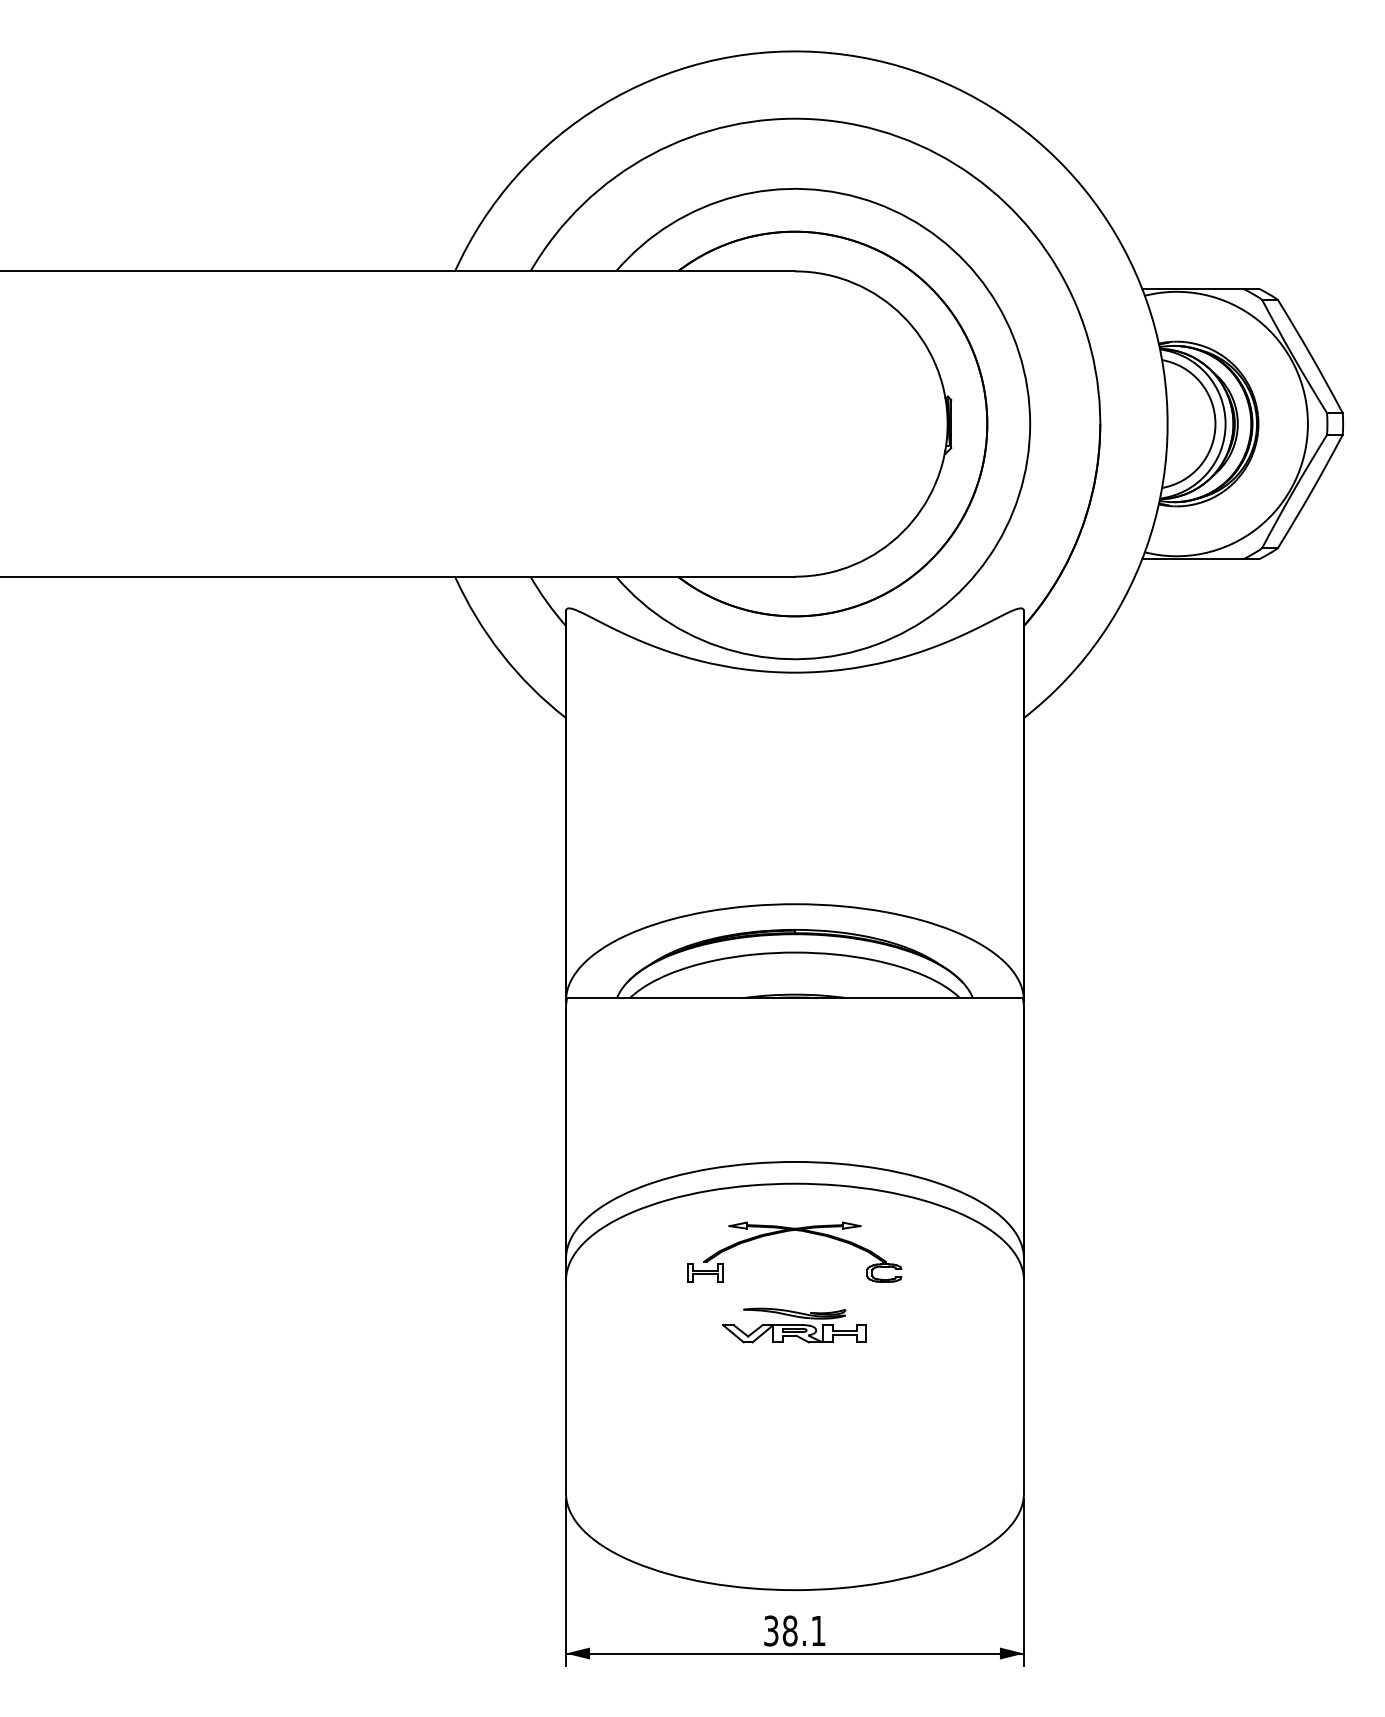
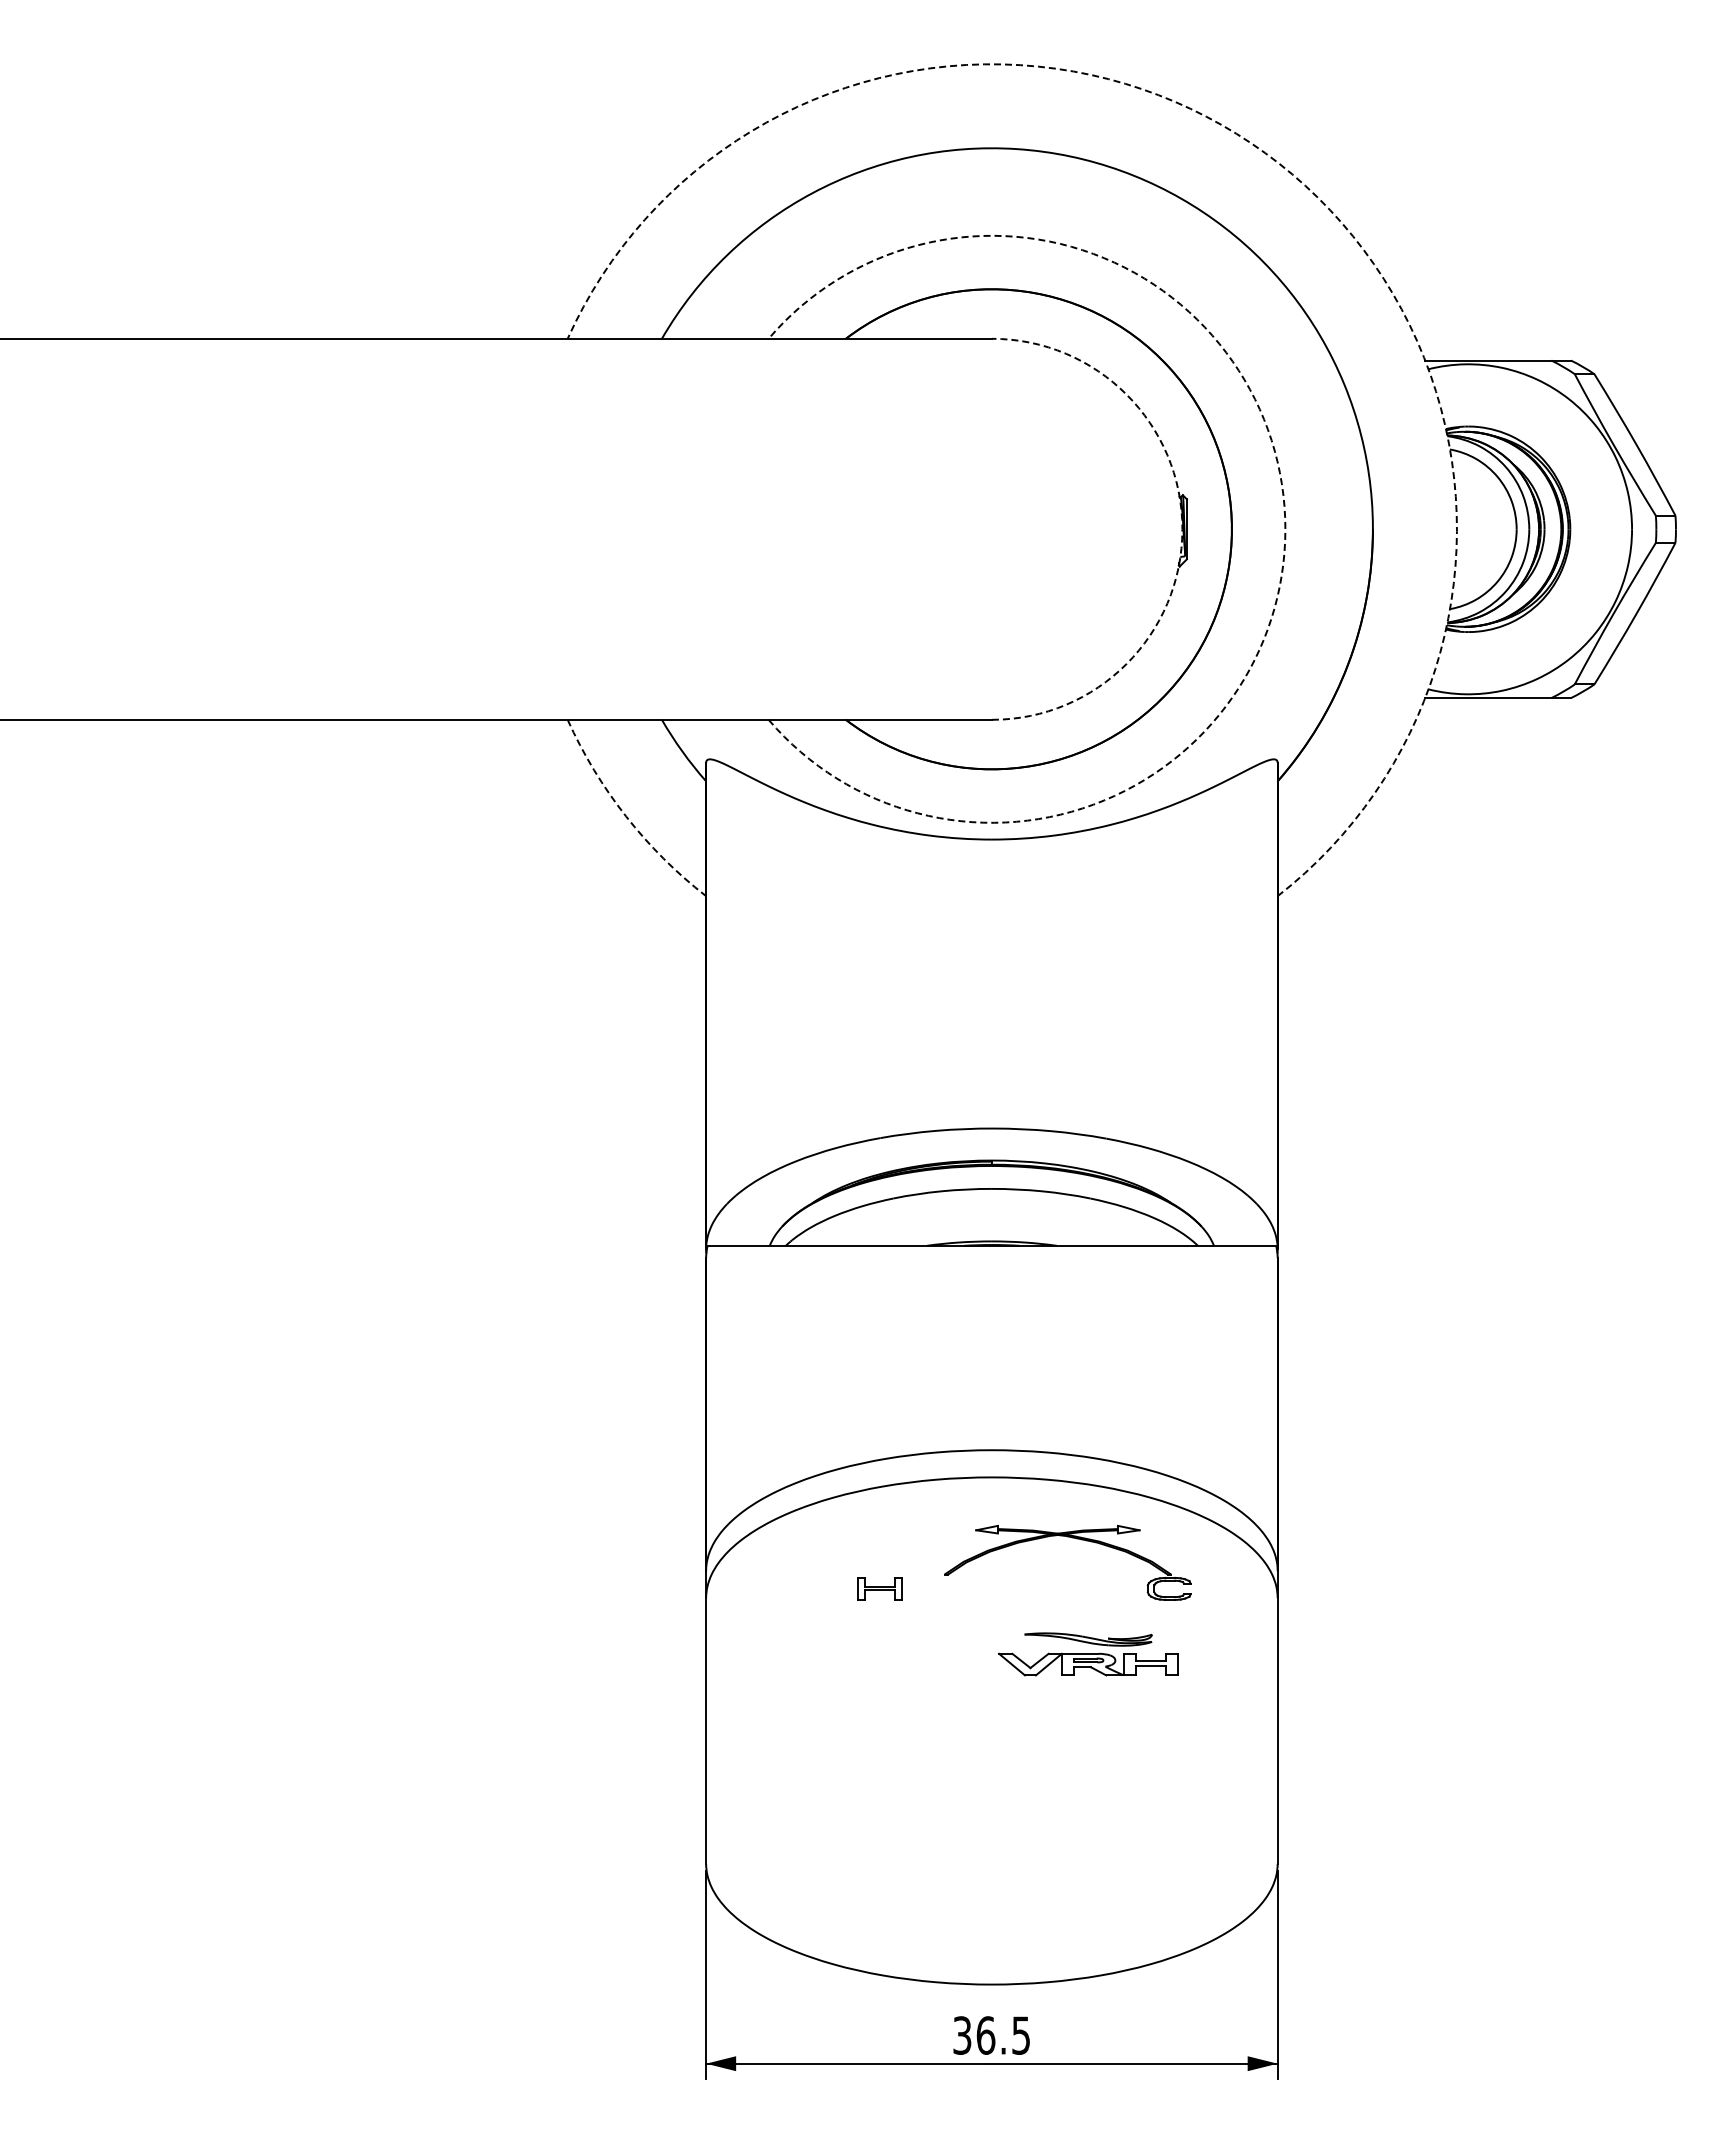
arc: (1025, 130) -> (1279, 163), solid -> dashed
arc: (947, 424) -> (1182, 529), solid -> dashed
arc: (1030, 424) -> (1285, 529), solid -> dashed
arc: (502, 654) -> (626, 816), solid -> dashed
part: (806, 1232) -> (1072, 1538), moved
part: (794, 1325) -> (1088, 1654), moved
text: (803, 1630) -> (1002, 2035), 38.1 -> 36.5

